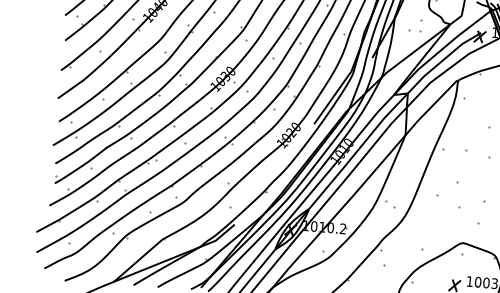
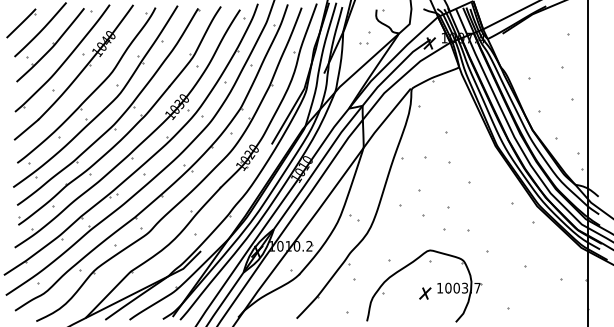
part: (414, 31) -> (363, 43), size x0.62

